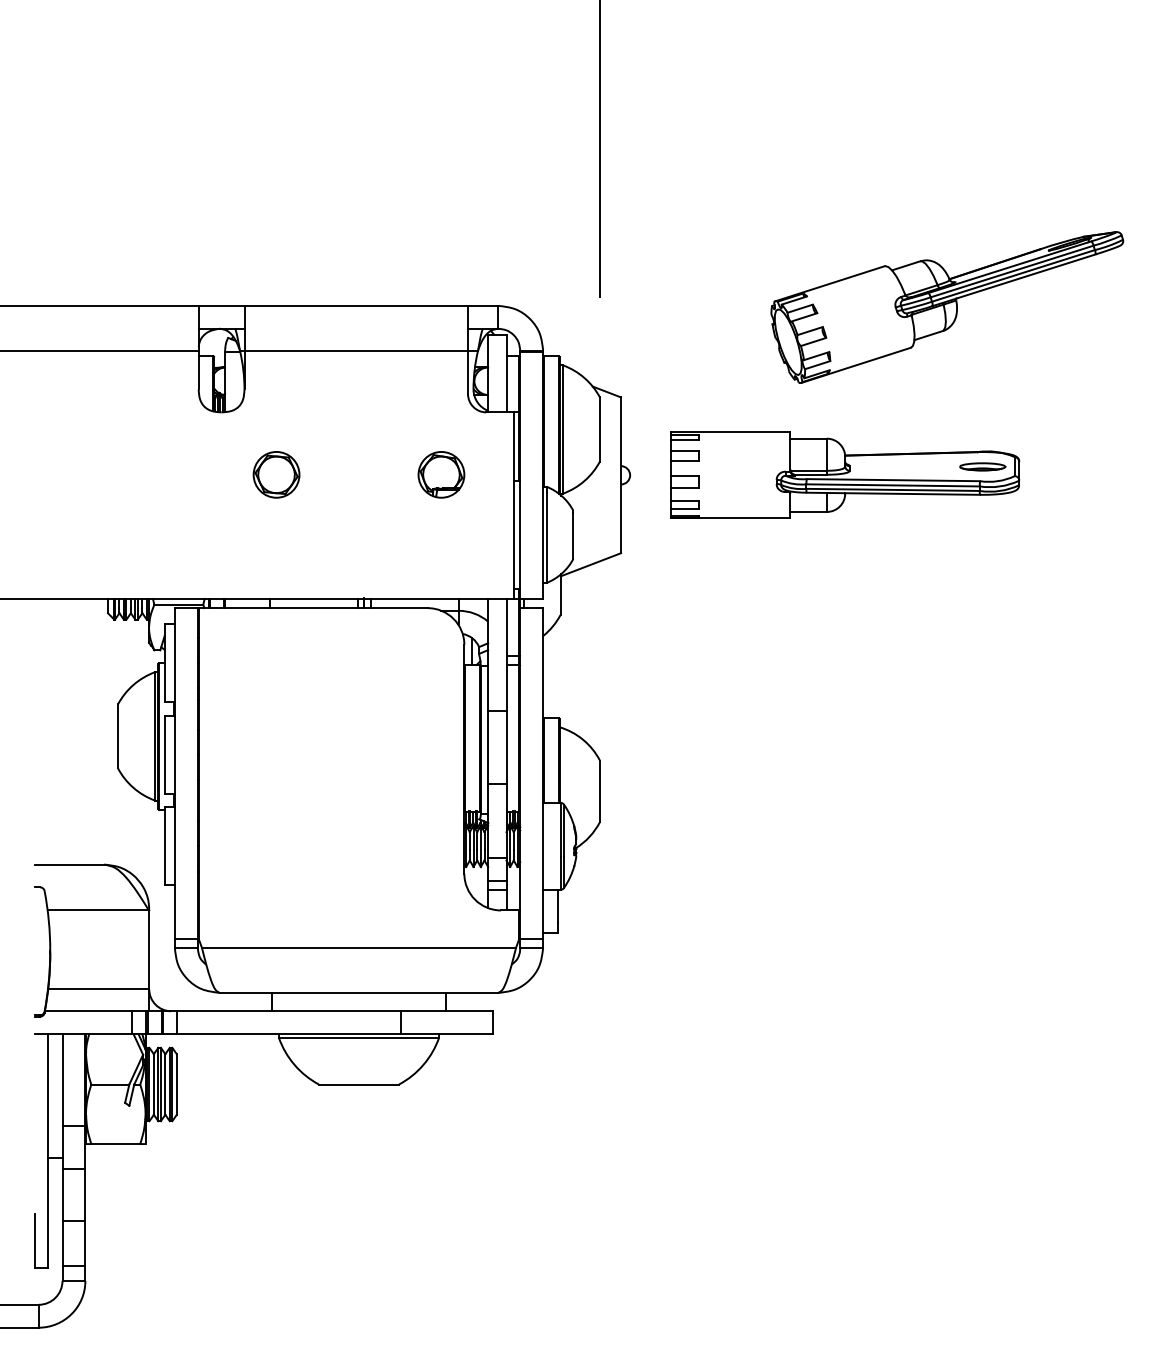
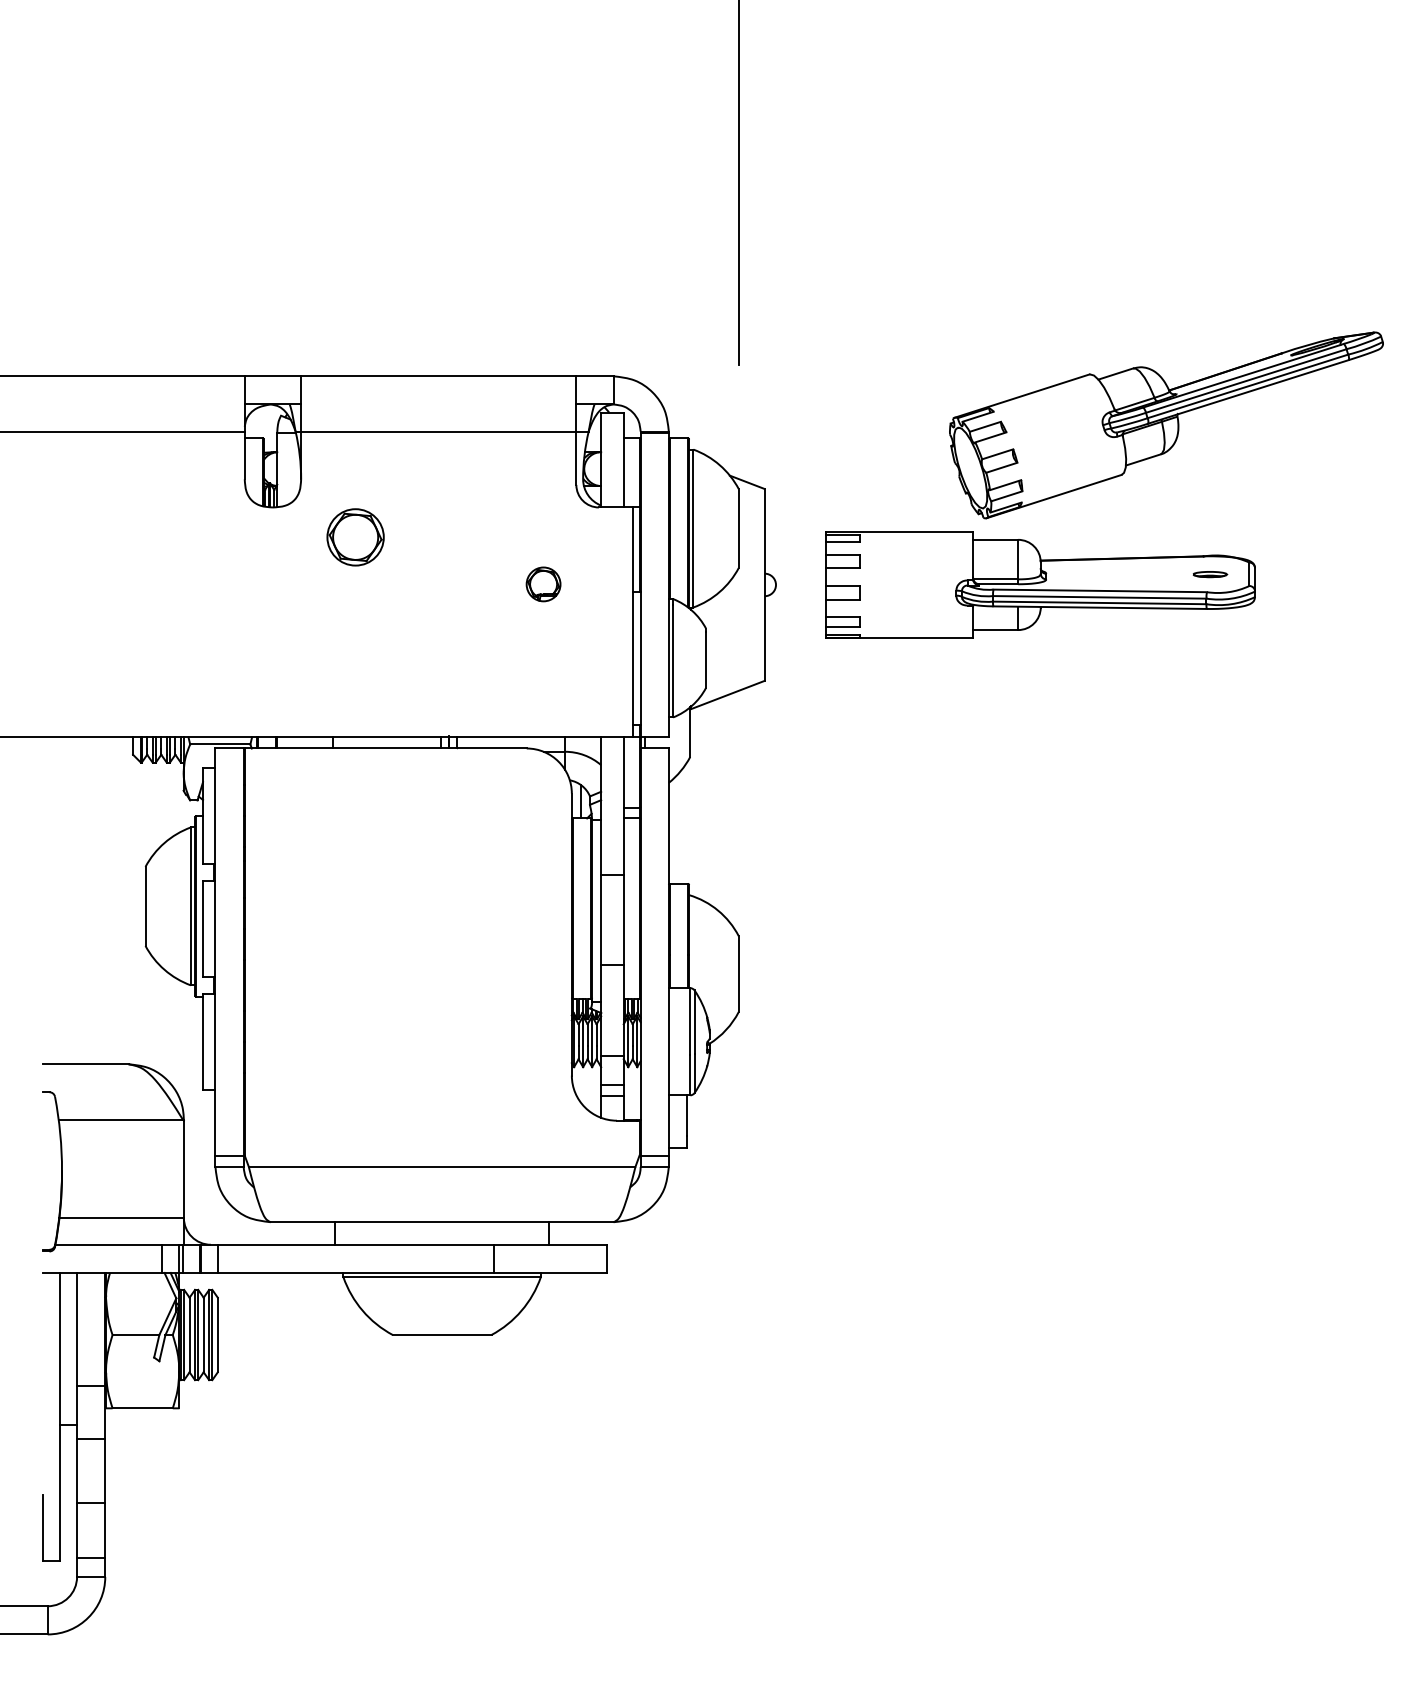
part: (947, 307) -> (1166, 425), moved
part: (983, 466) -> (1210, 574), size x0.6
part: (276, 474) -> (355, 537), moved
part: (441, 474) -> (543, 584), size x0.6

